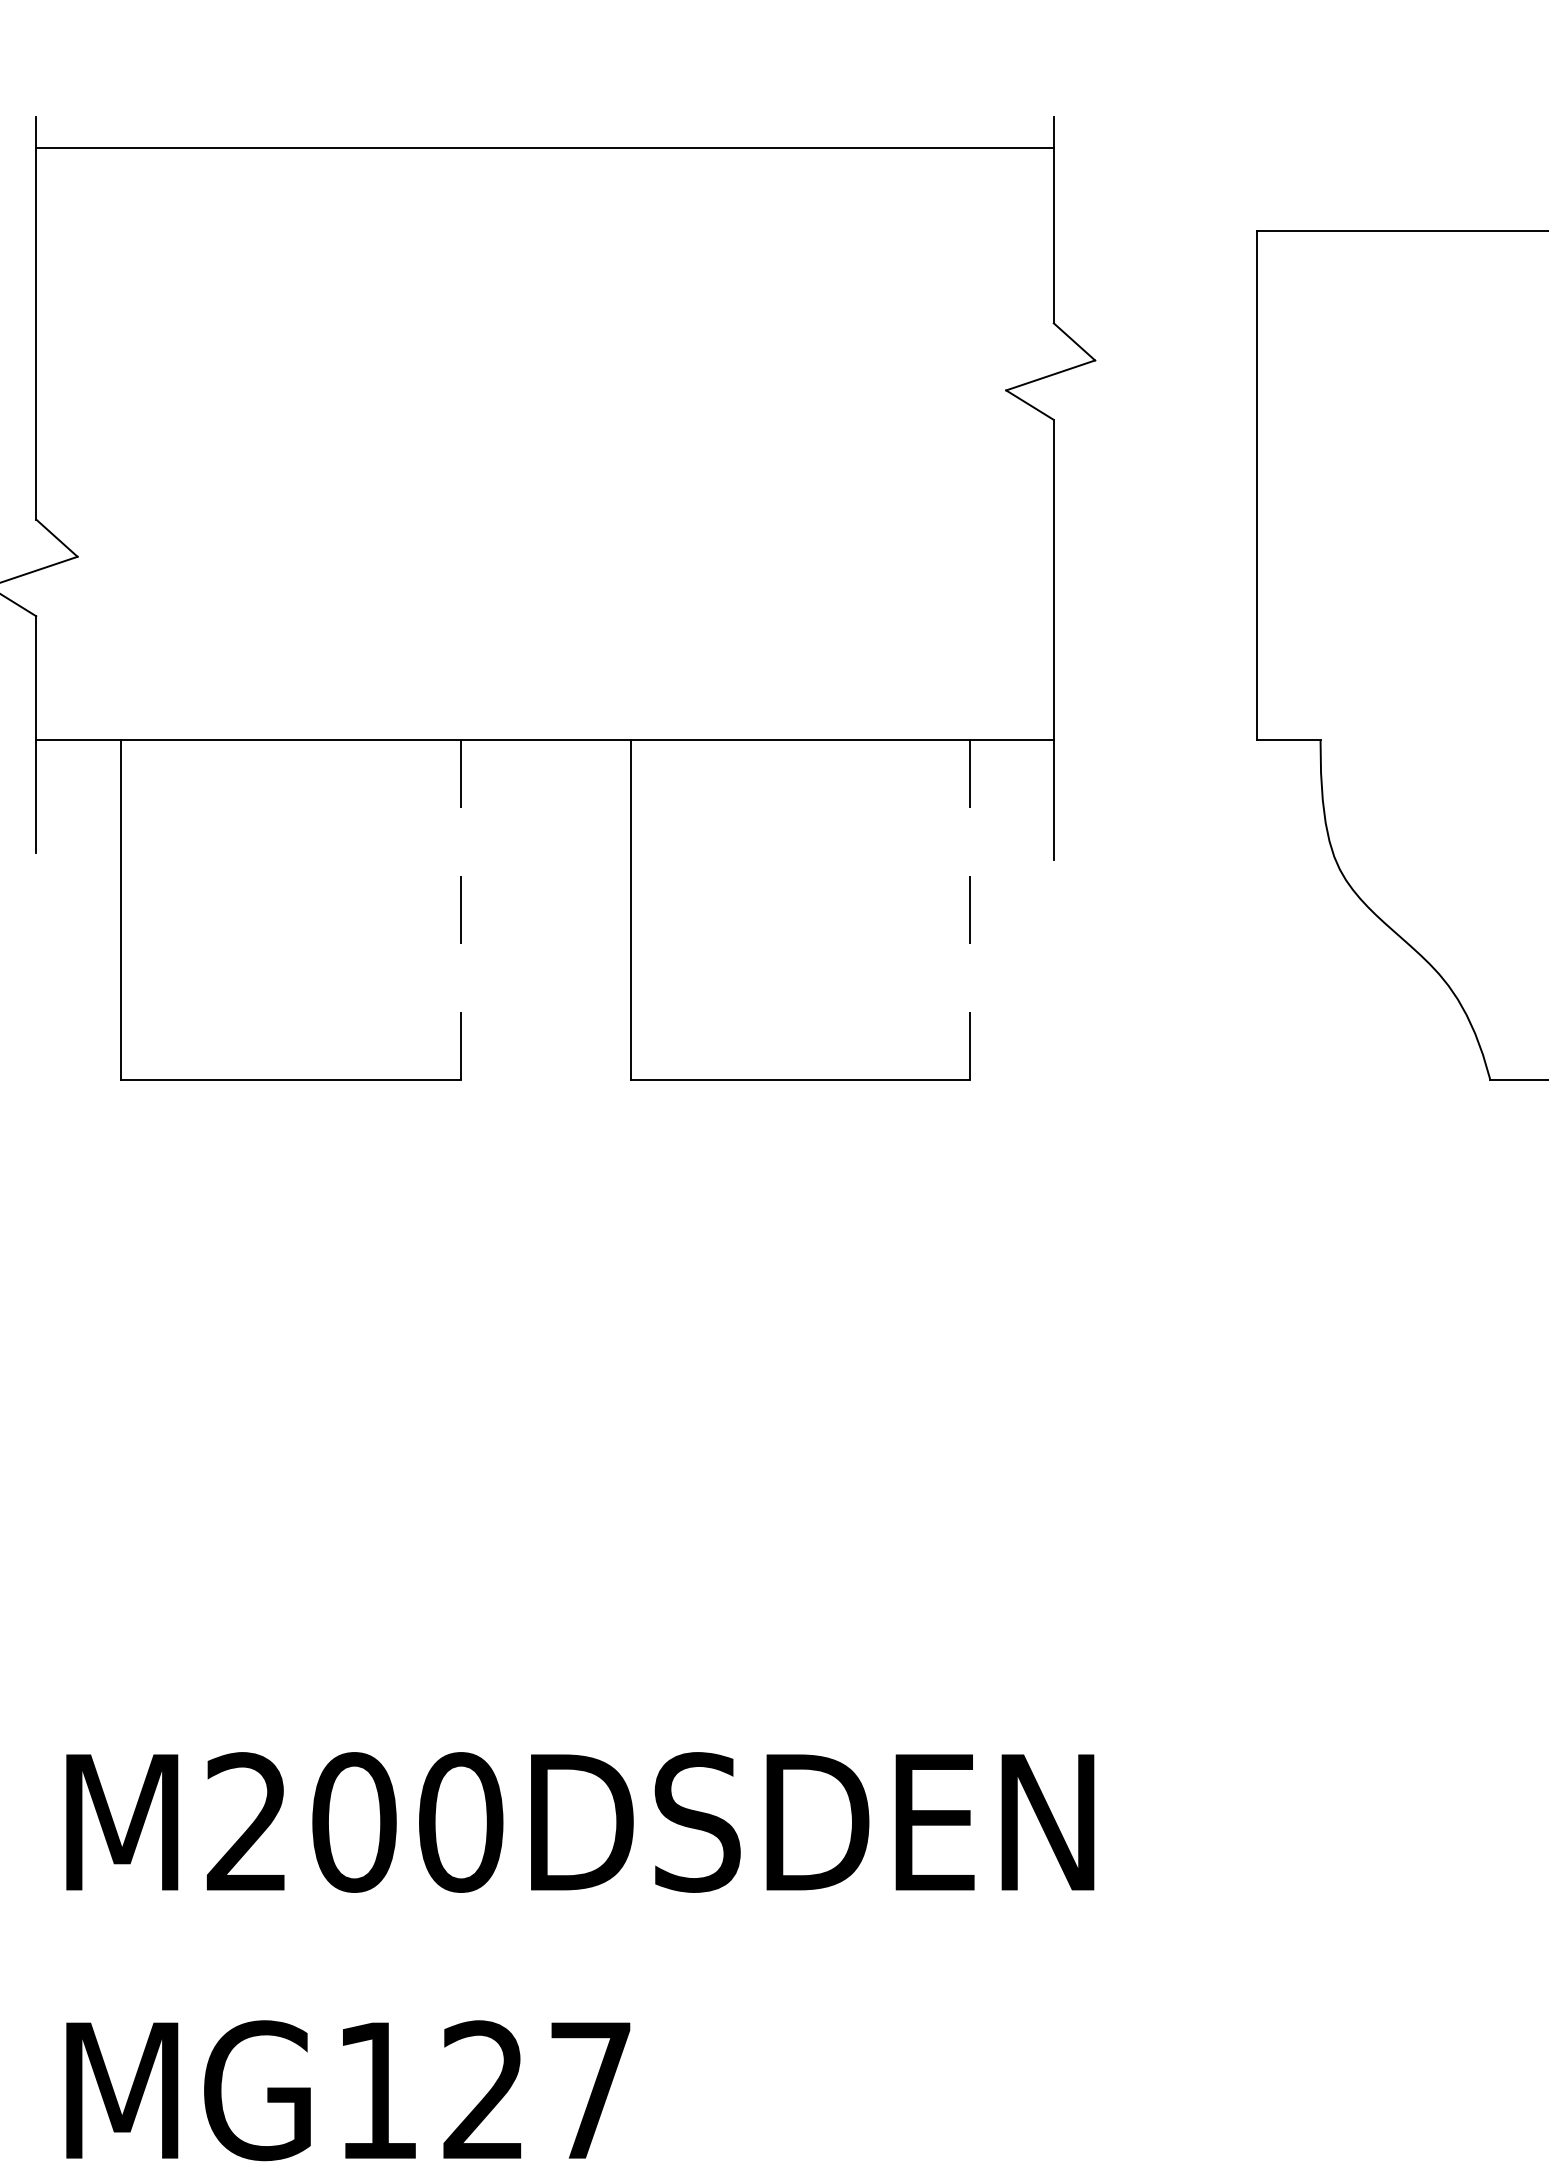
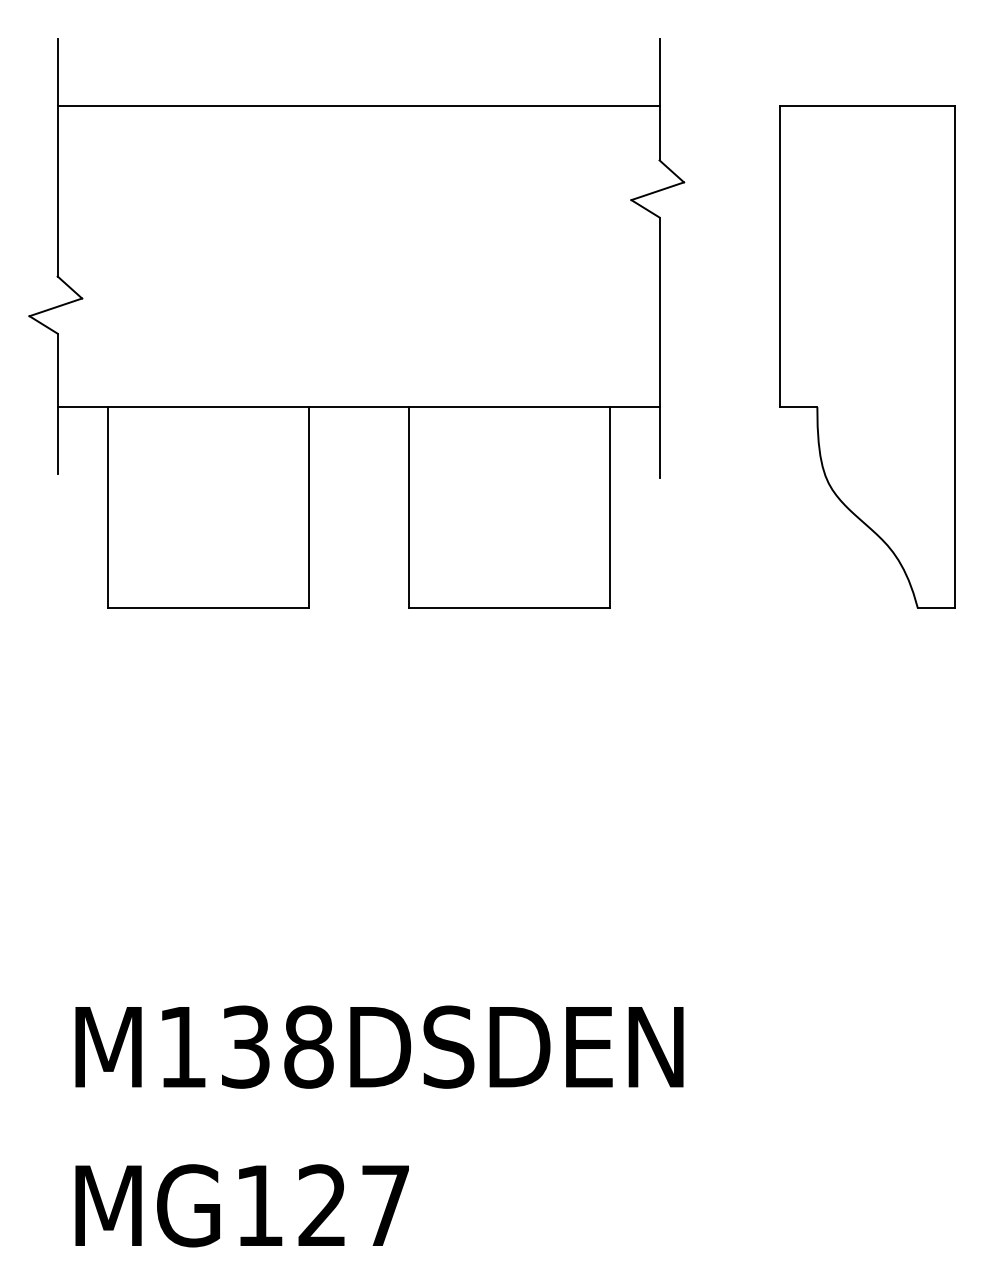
line: (544, 147) -> (358, 105), moved
line: (460, 911) -> (308, 508), dashed -> solid
line: (970, 911) -> (610, 508), dashed -> solid
text: (353, 1821) -> (245, 1046), M200DSDEN -> M138DSDEN

